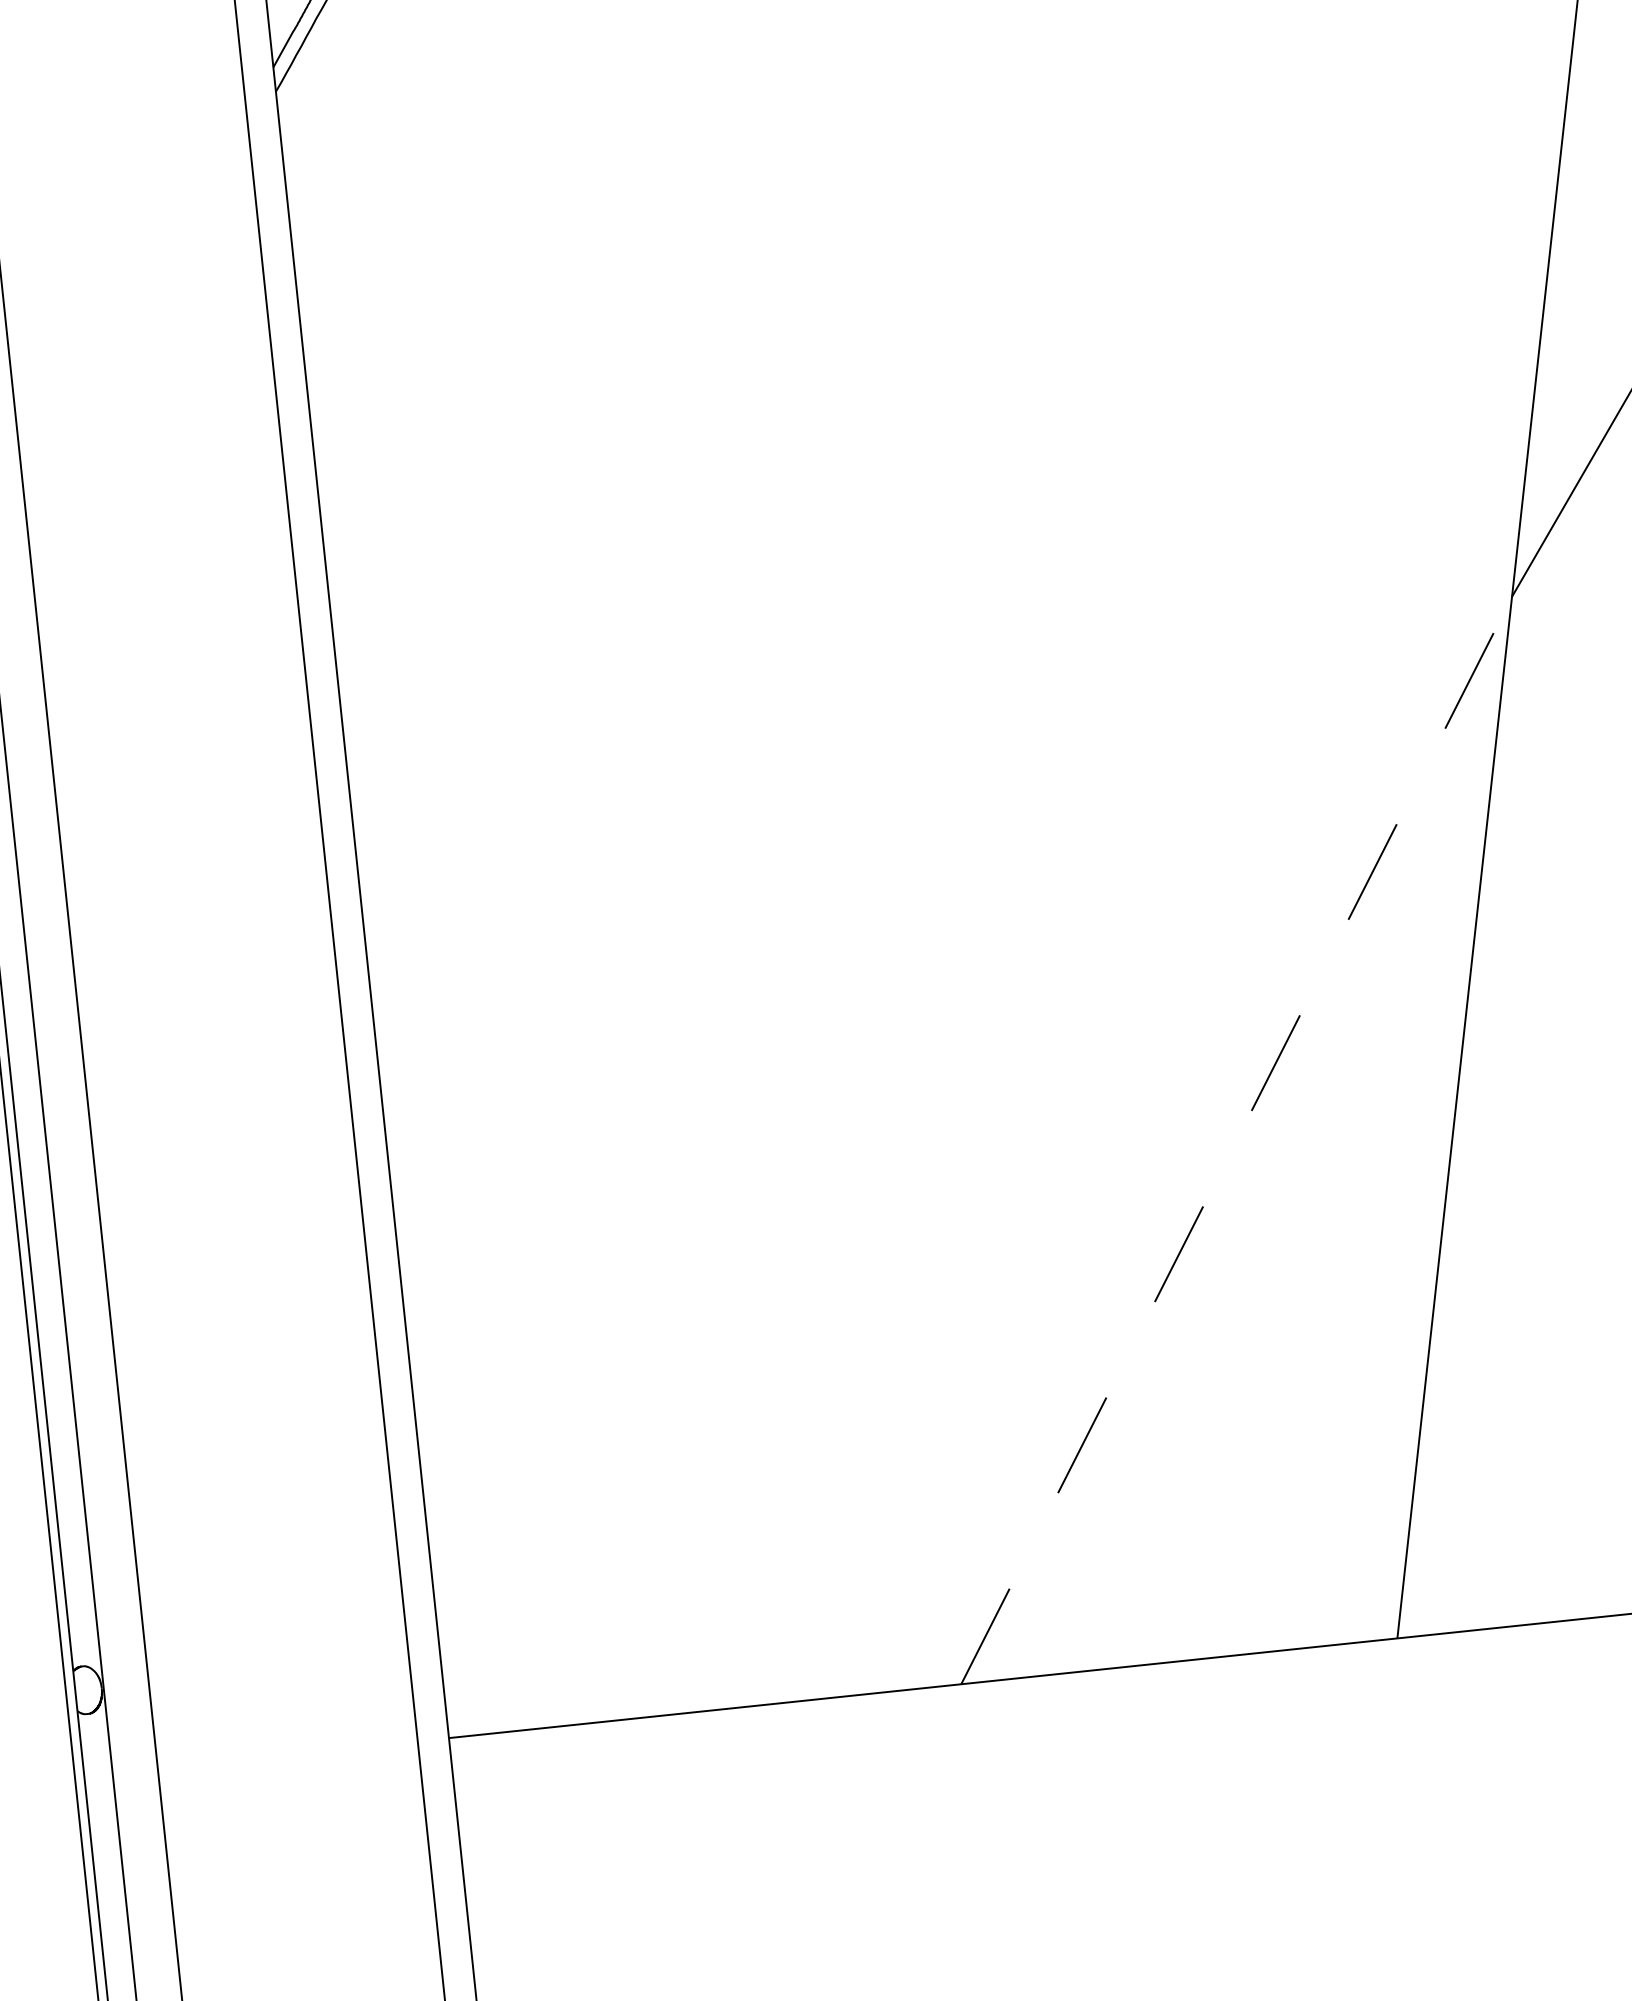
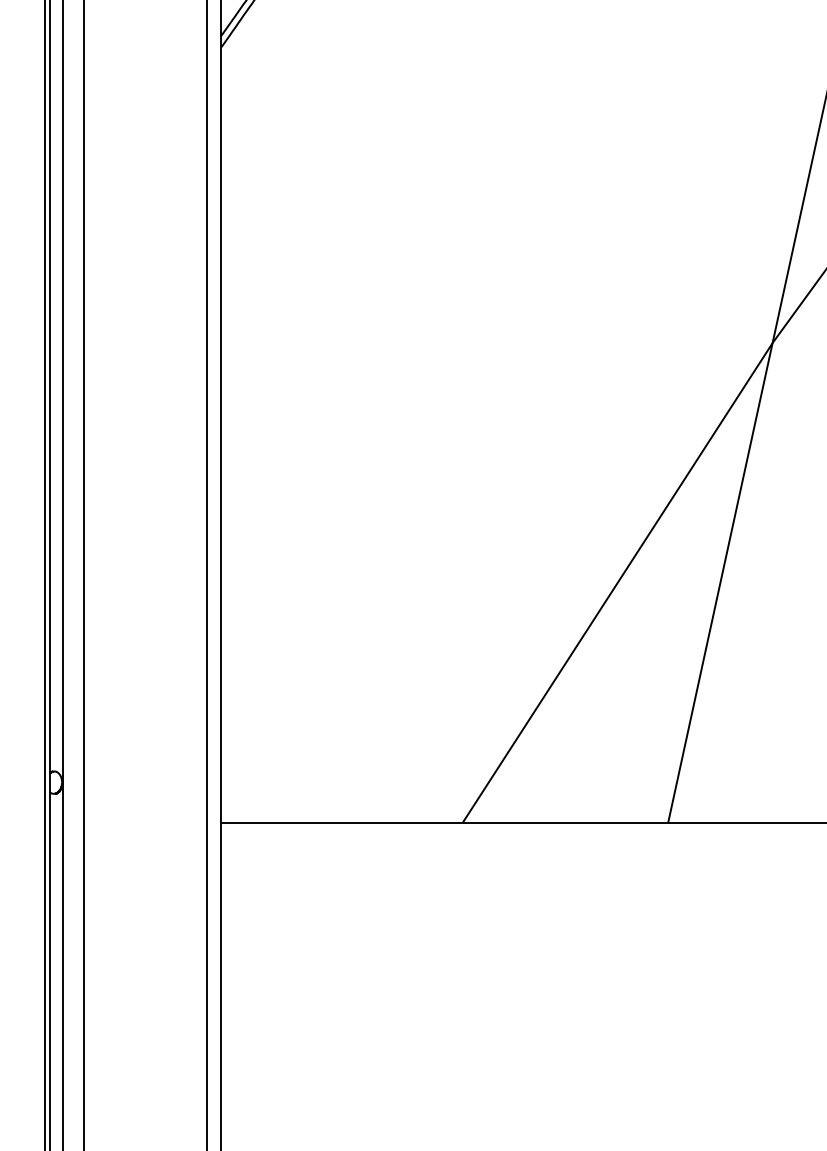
line: (1236, 1139) -> (617, 582), dashed -> solid

